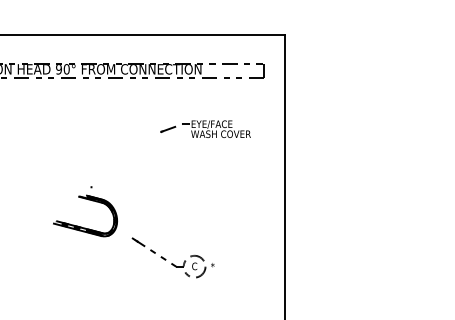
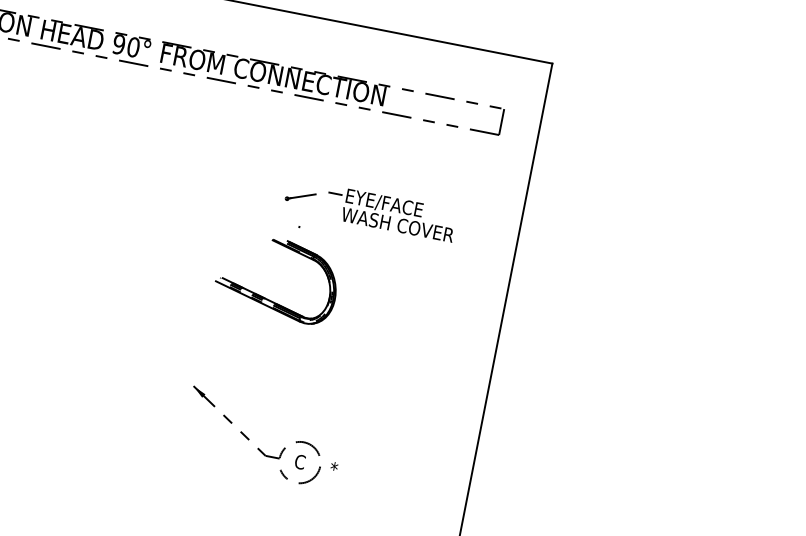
part: (88, 200) -> (288, 250), moved

